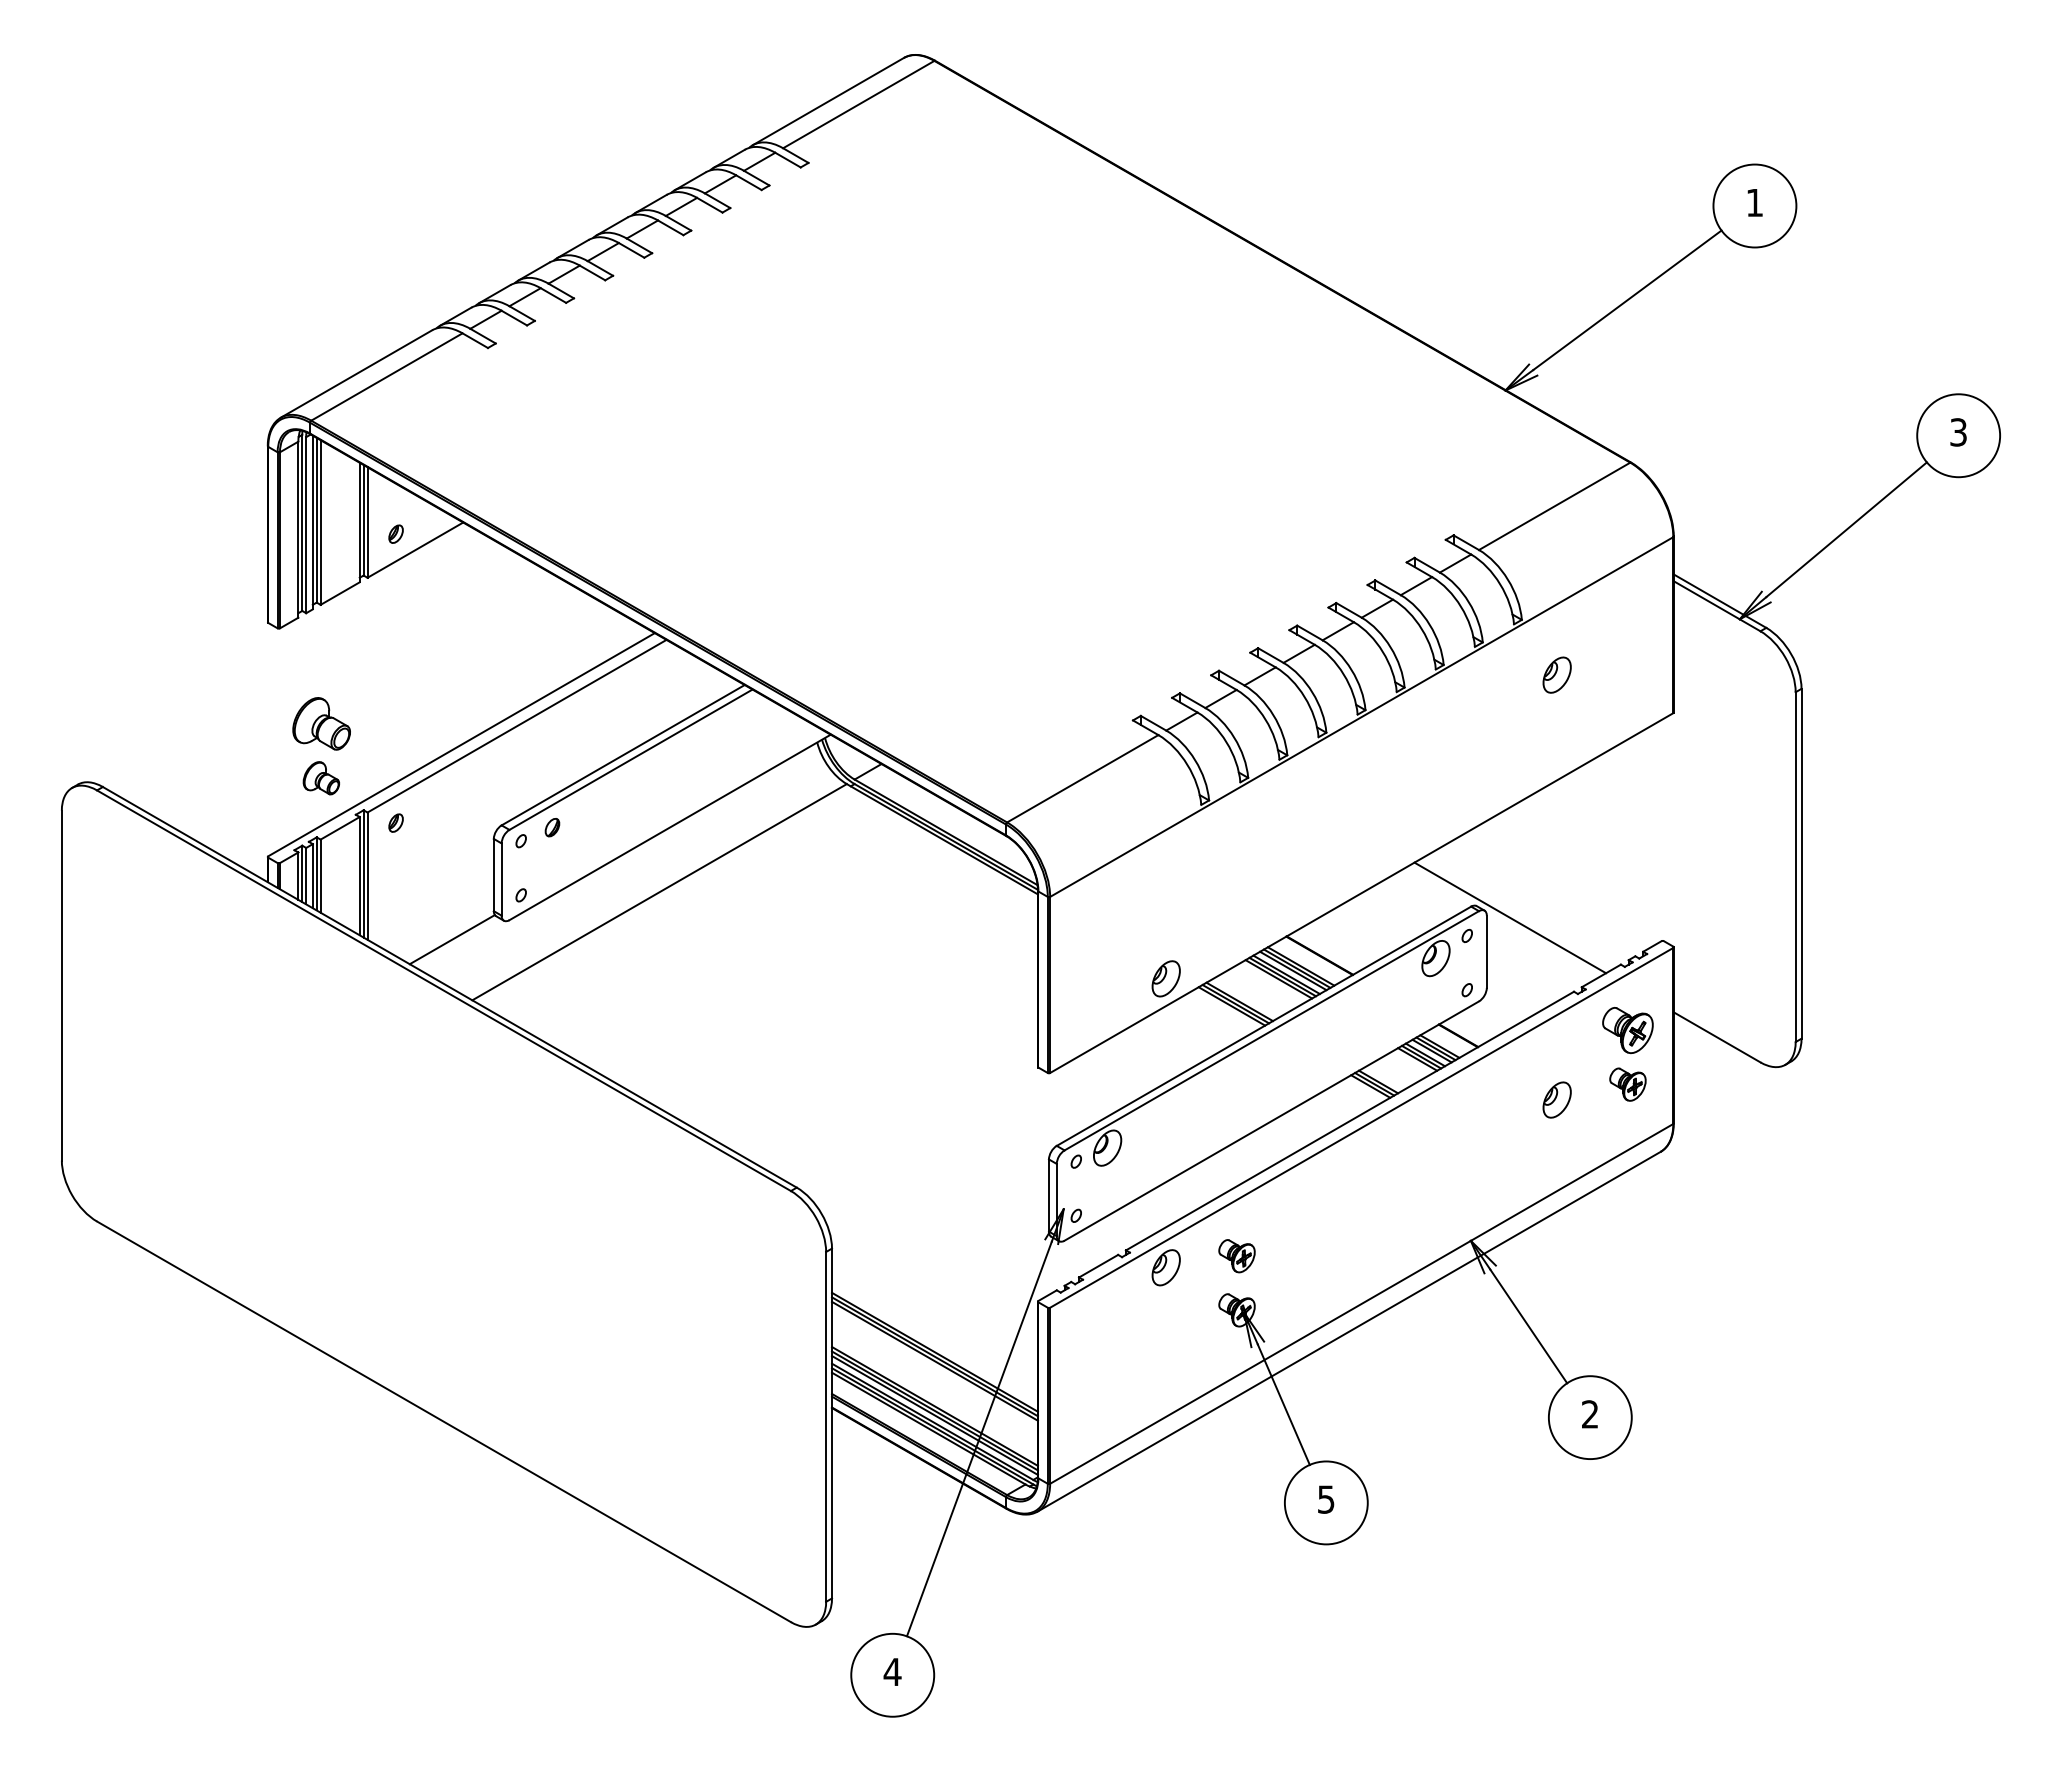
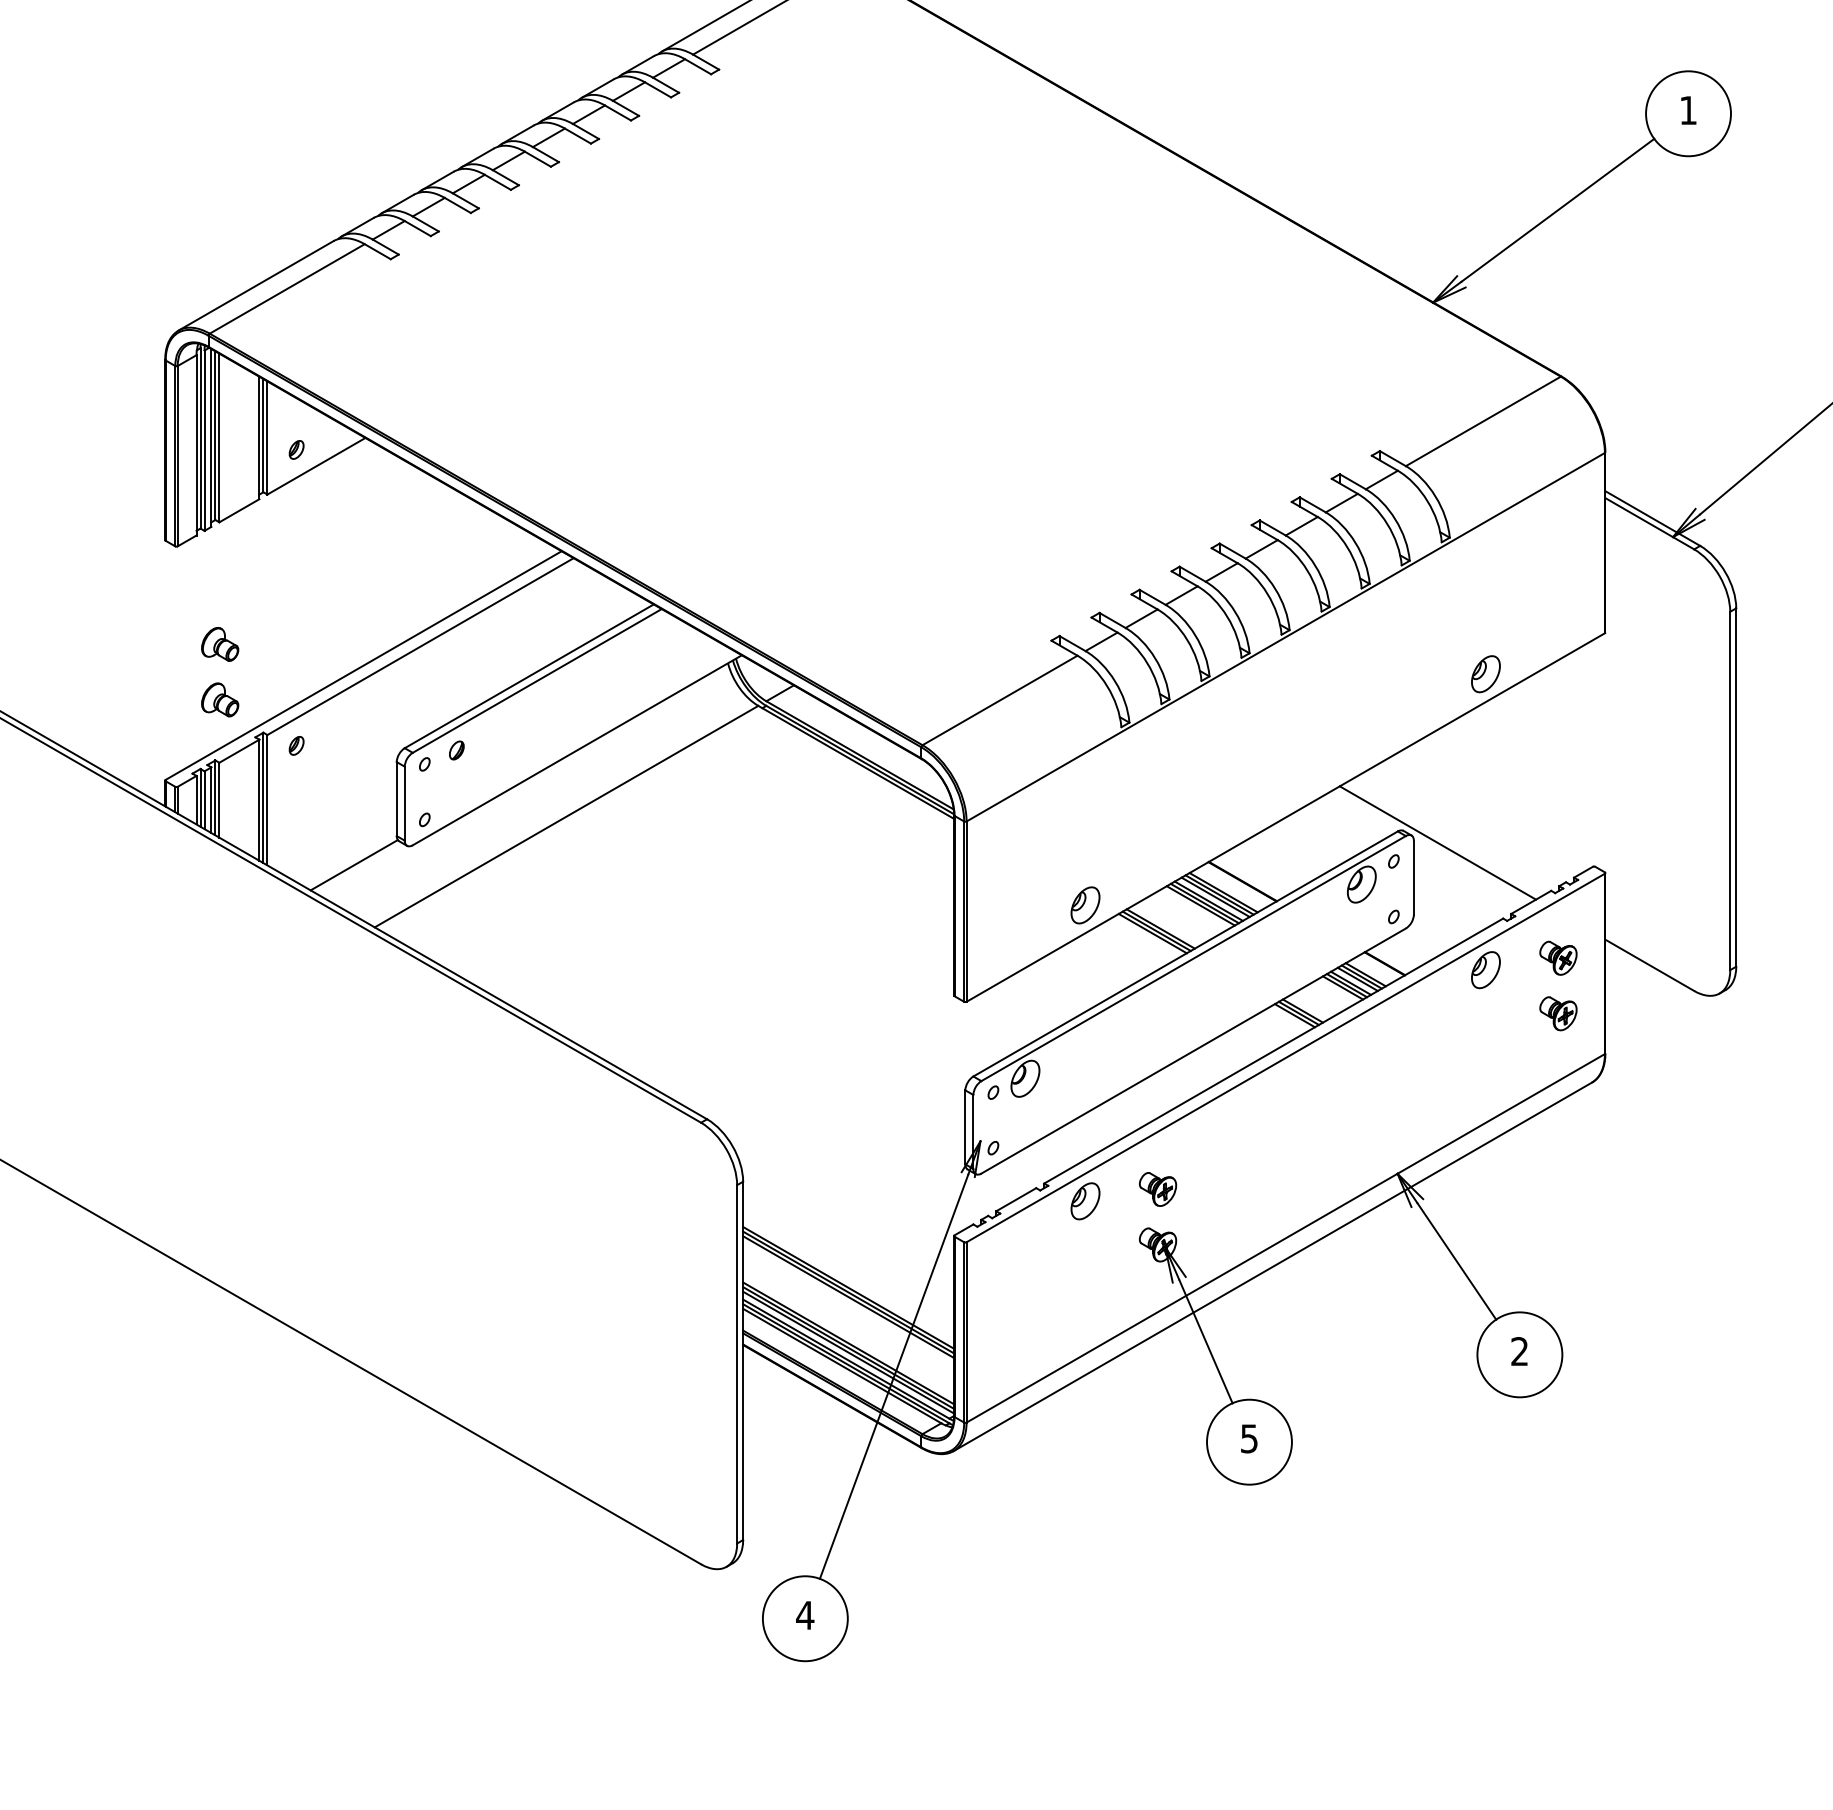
part: (1556, 674) -> (1485, 673), moved
part: (320, 724) -> (219, 644), size x0.62
part: (1627, 1030) -> (1557, 958), size x0.71
part: (1556, 1099) -> (1485, 969), moved

